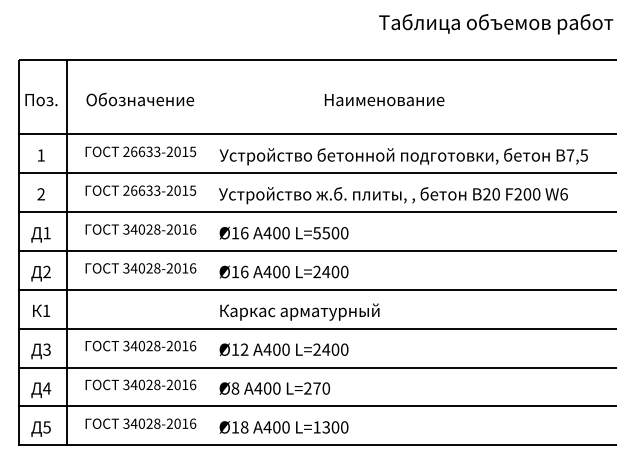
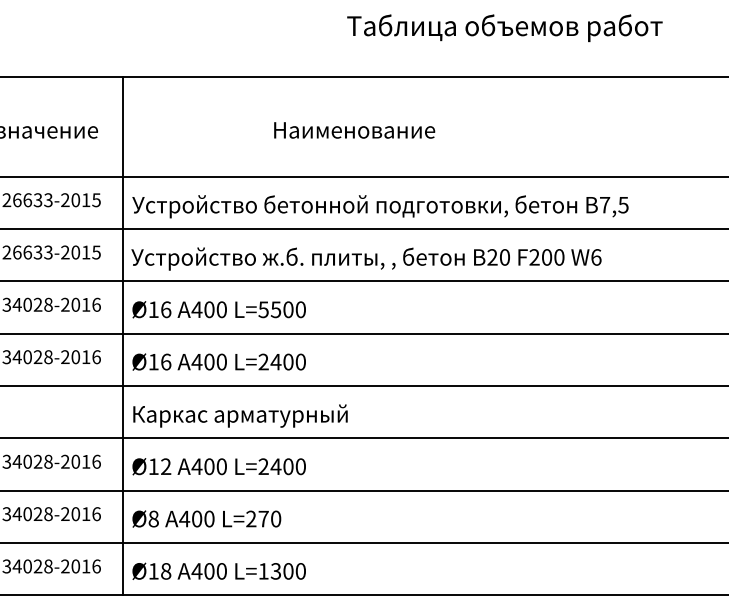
line: (212, 252) -> (122, 335), added

